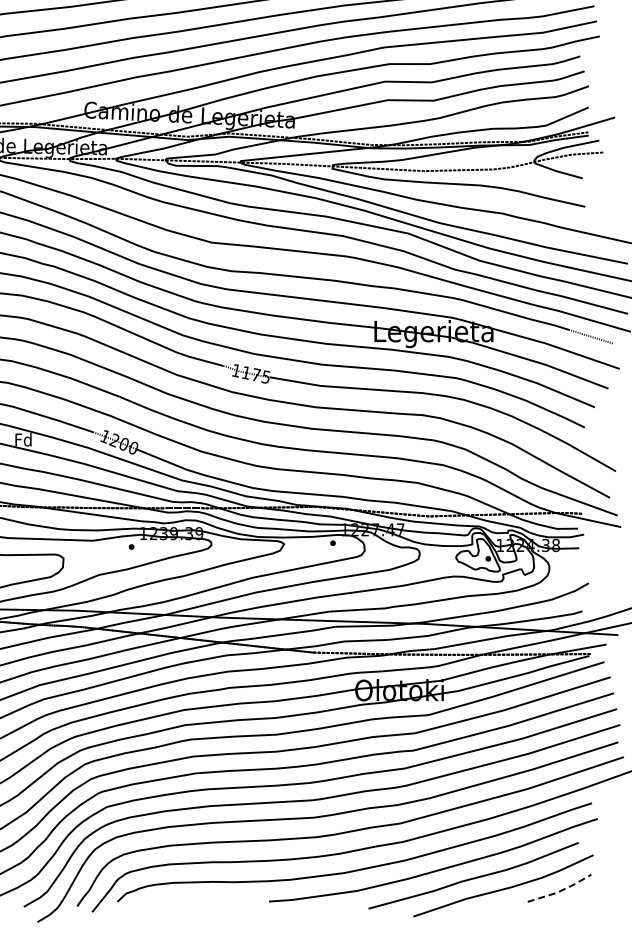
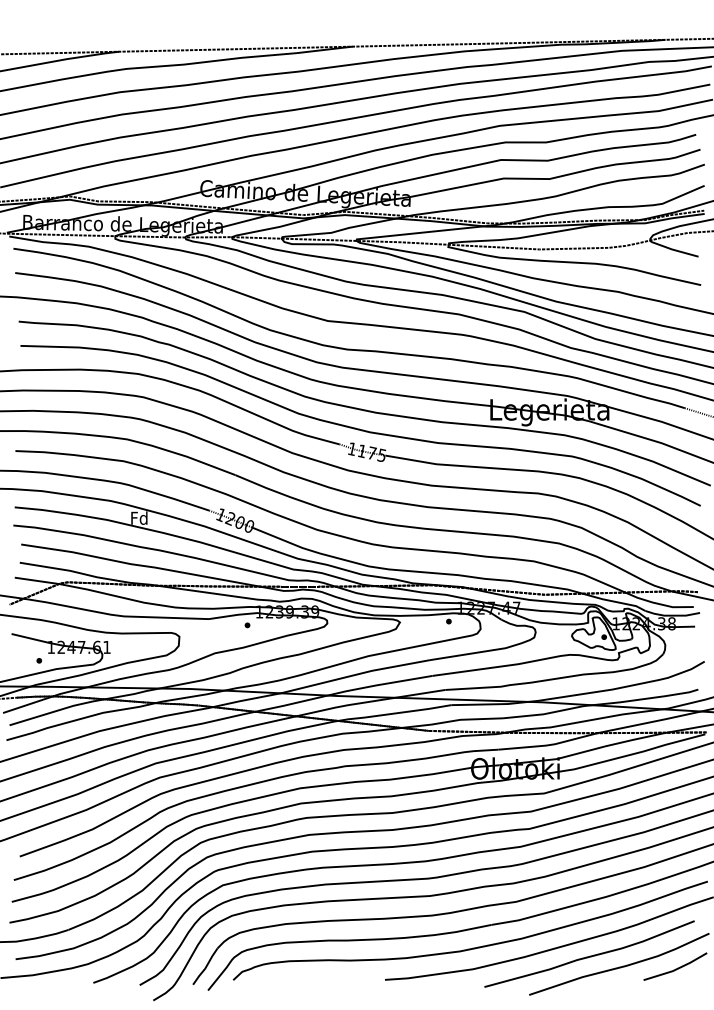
line: (561, 891) -> (677, 969), dashed -> solid

